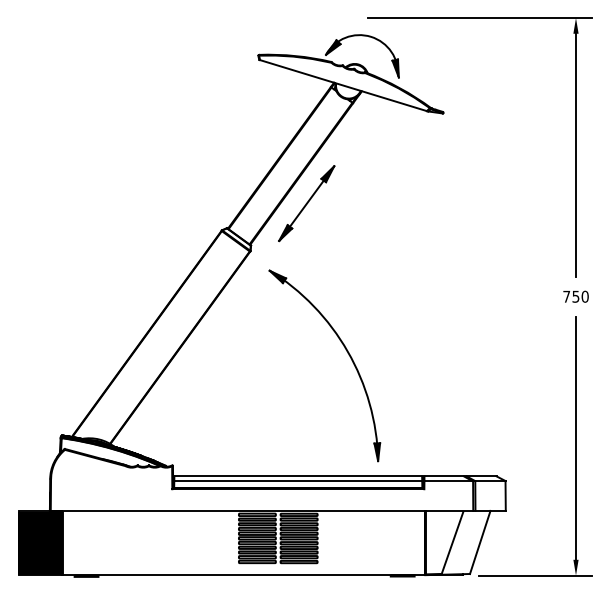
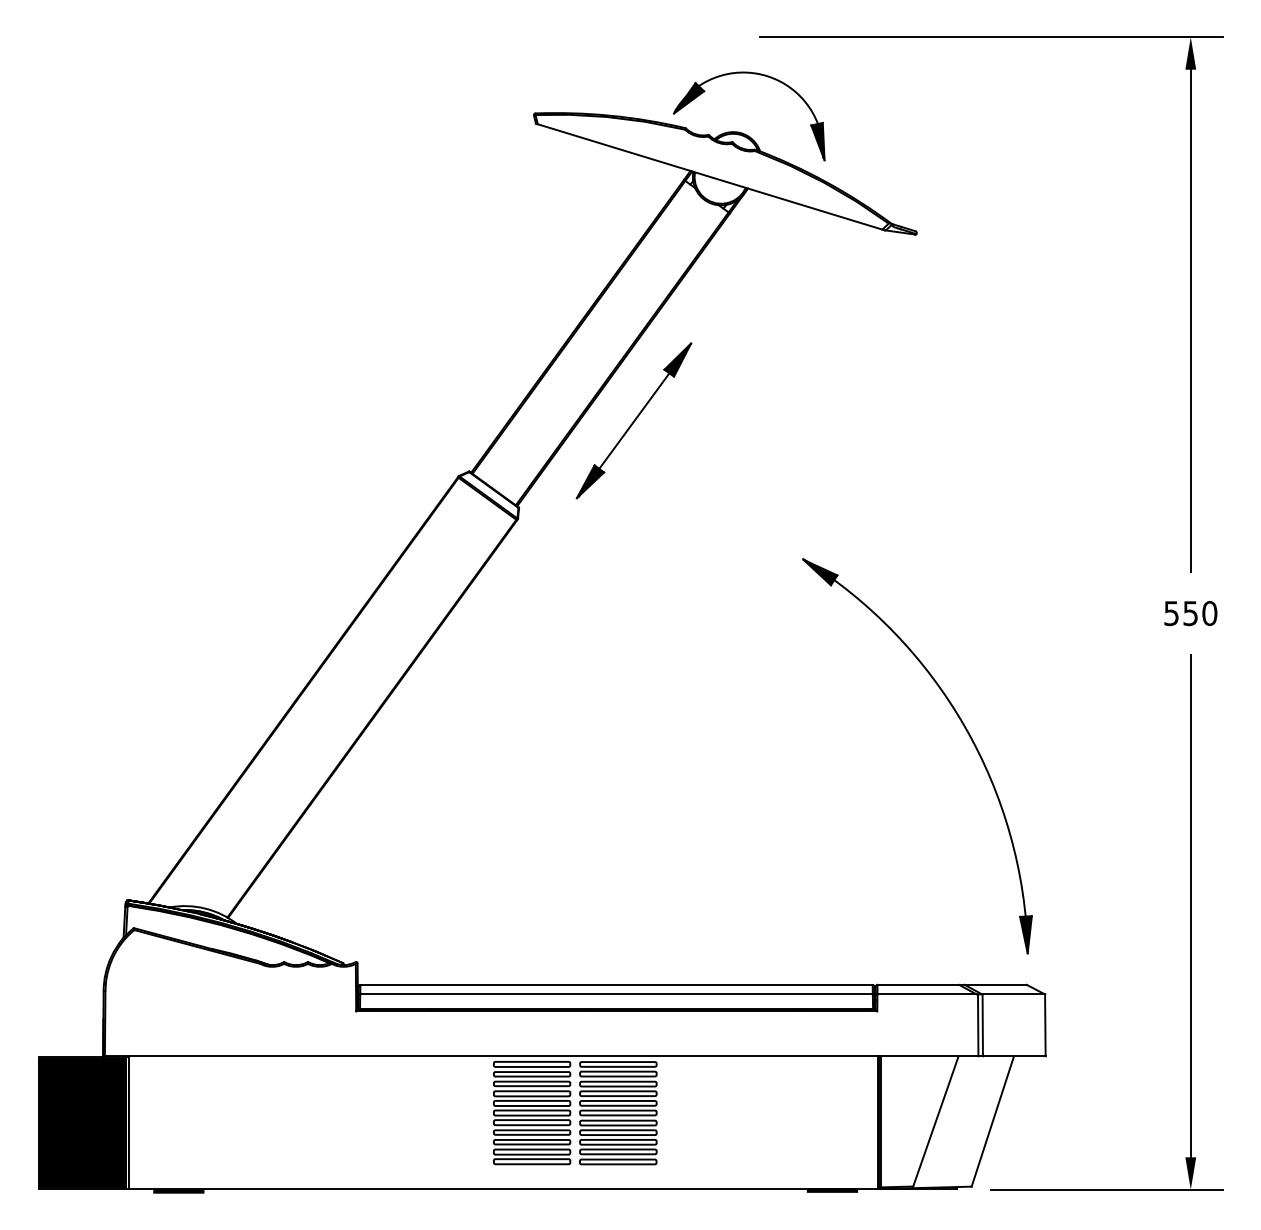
text: (566, 296) -> (1171, 612), 750 -> 550
part: (347, 353) -> (964, 730), moved

